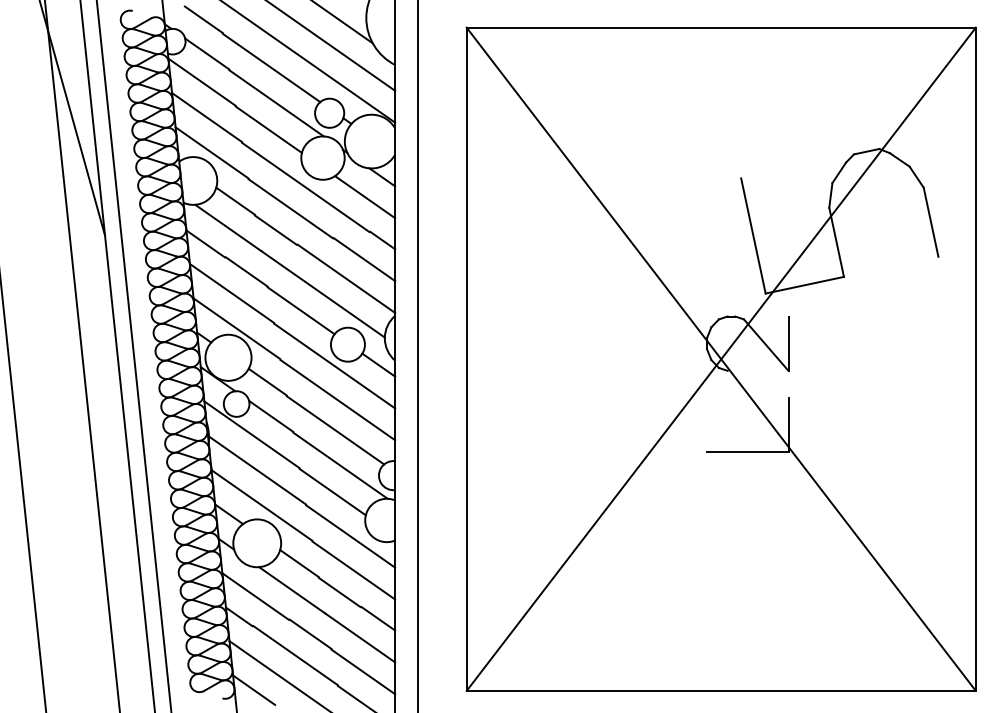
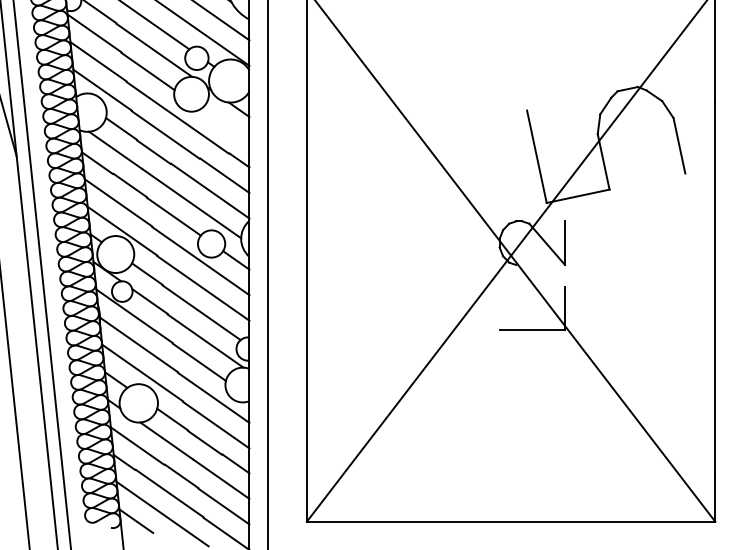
line: (365, 197) -> (225, 125), removed

